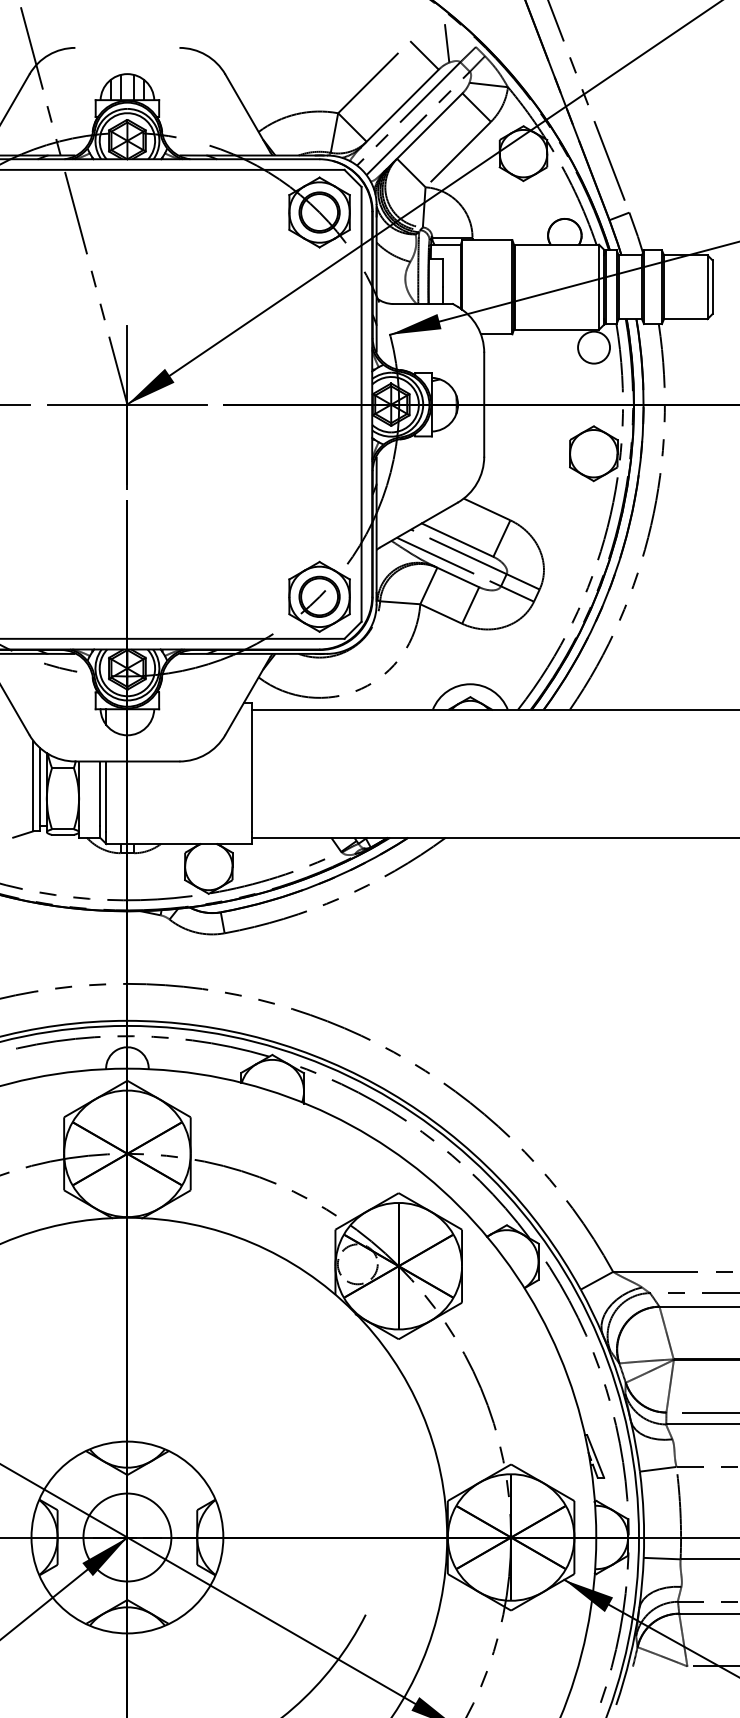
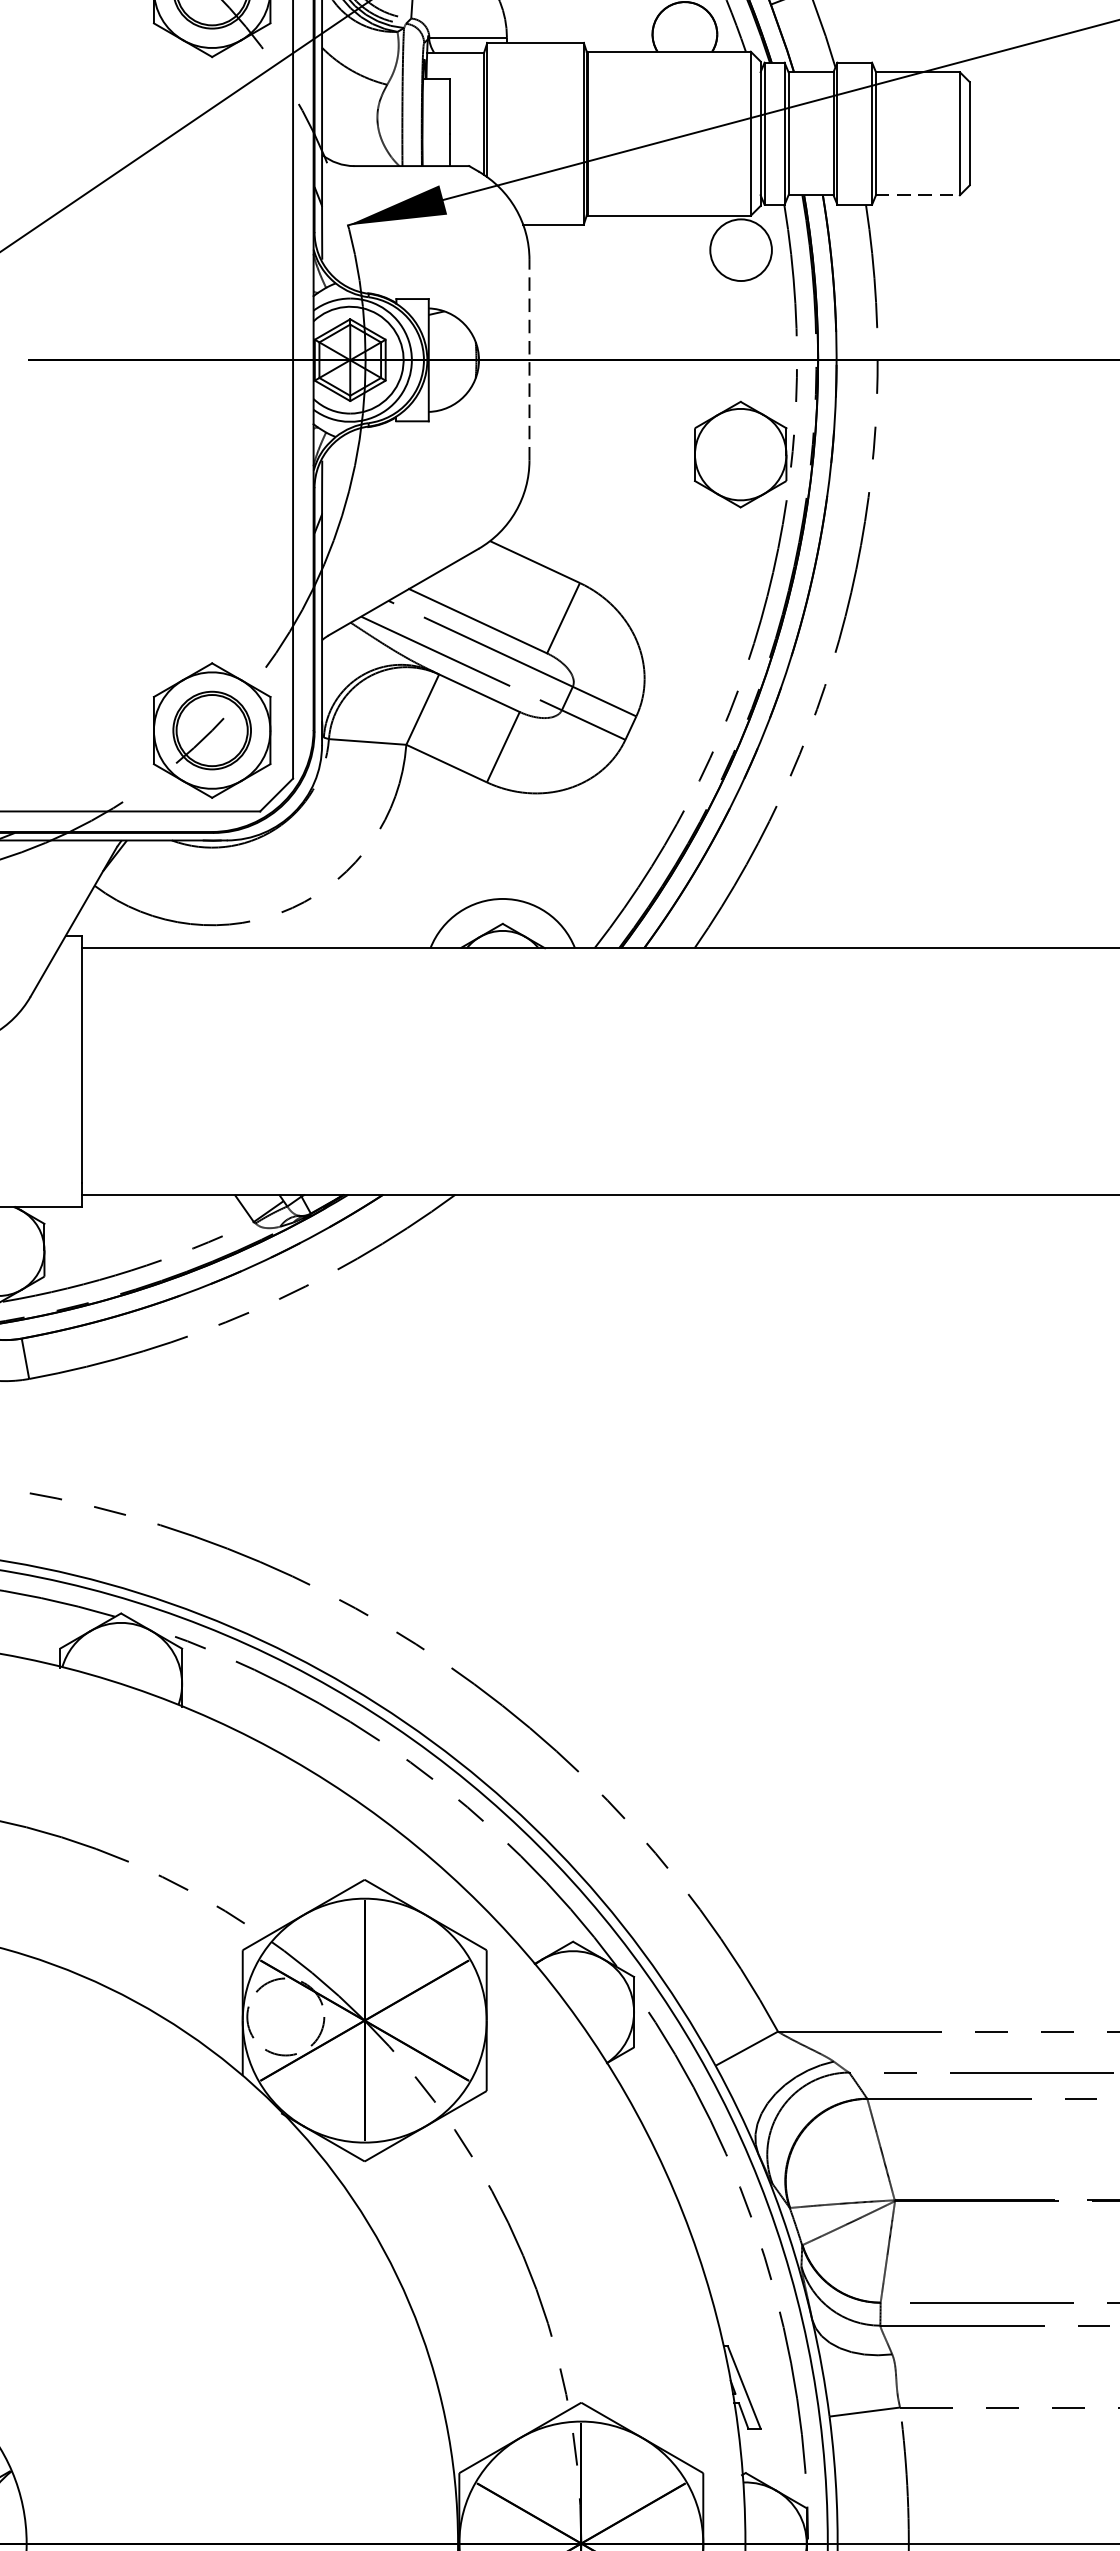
line: (685, 319) -> (917, 195), solid -> dashed
line: (484, 404) -> (530, 359), solid -> dashed

